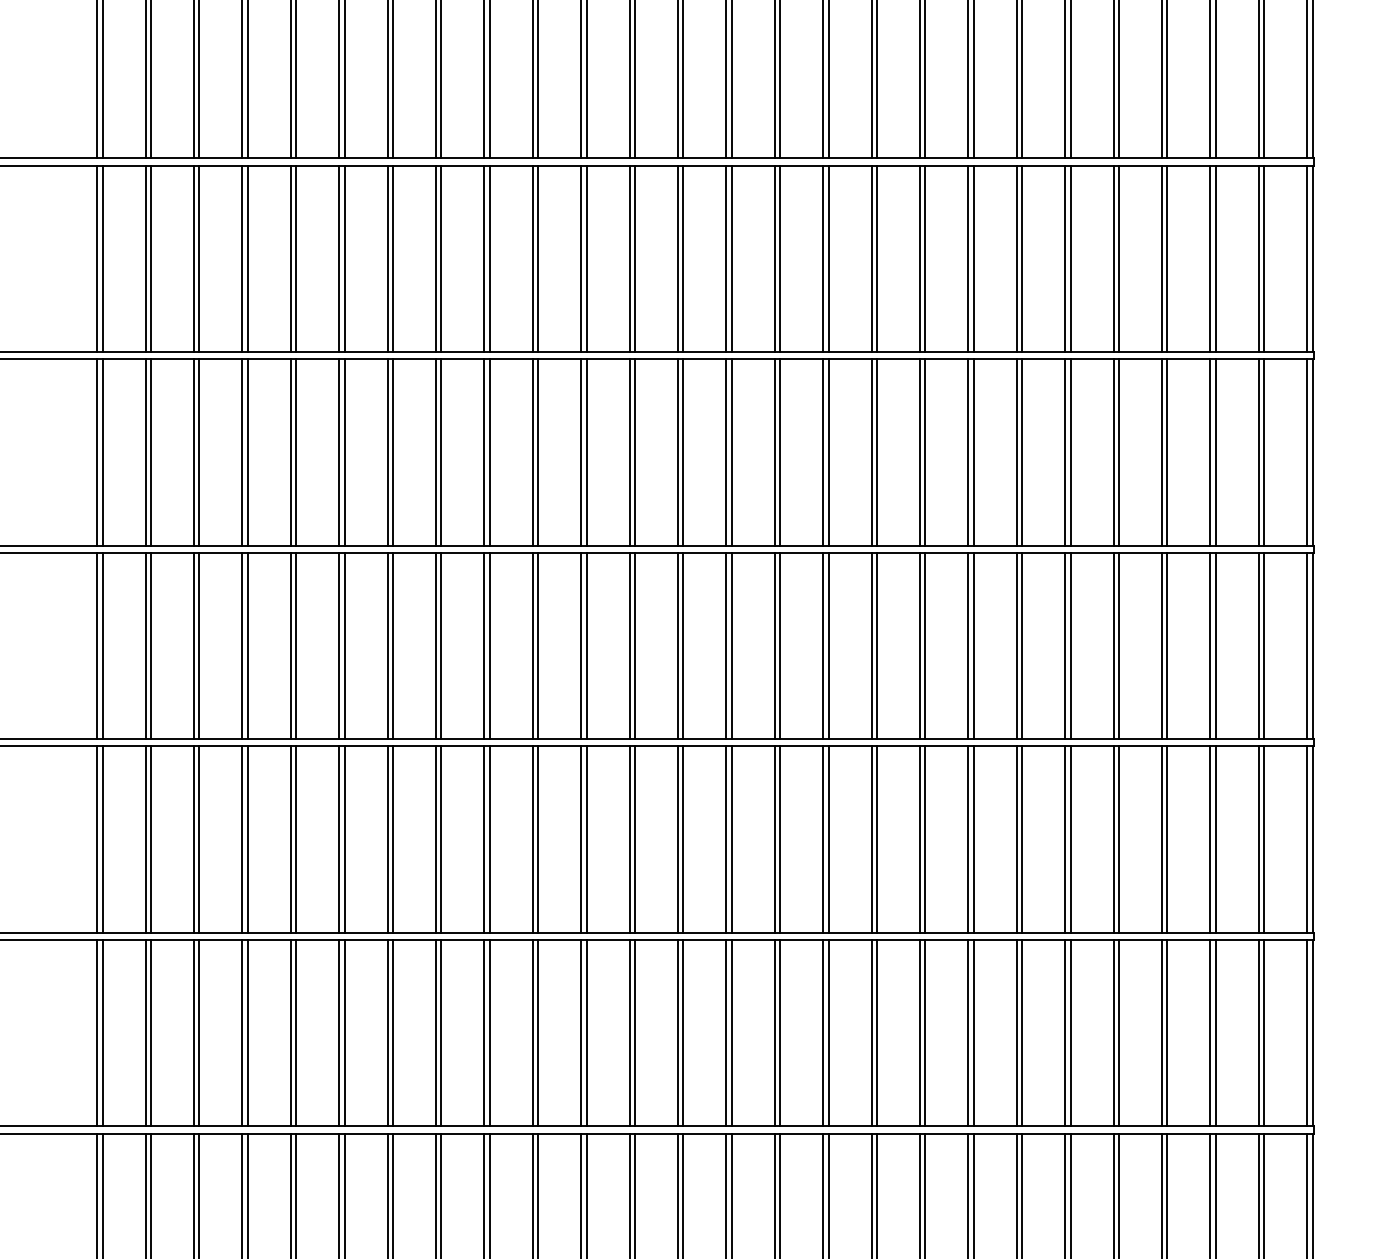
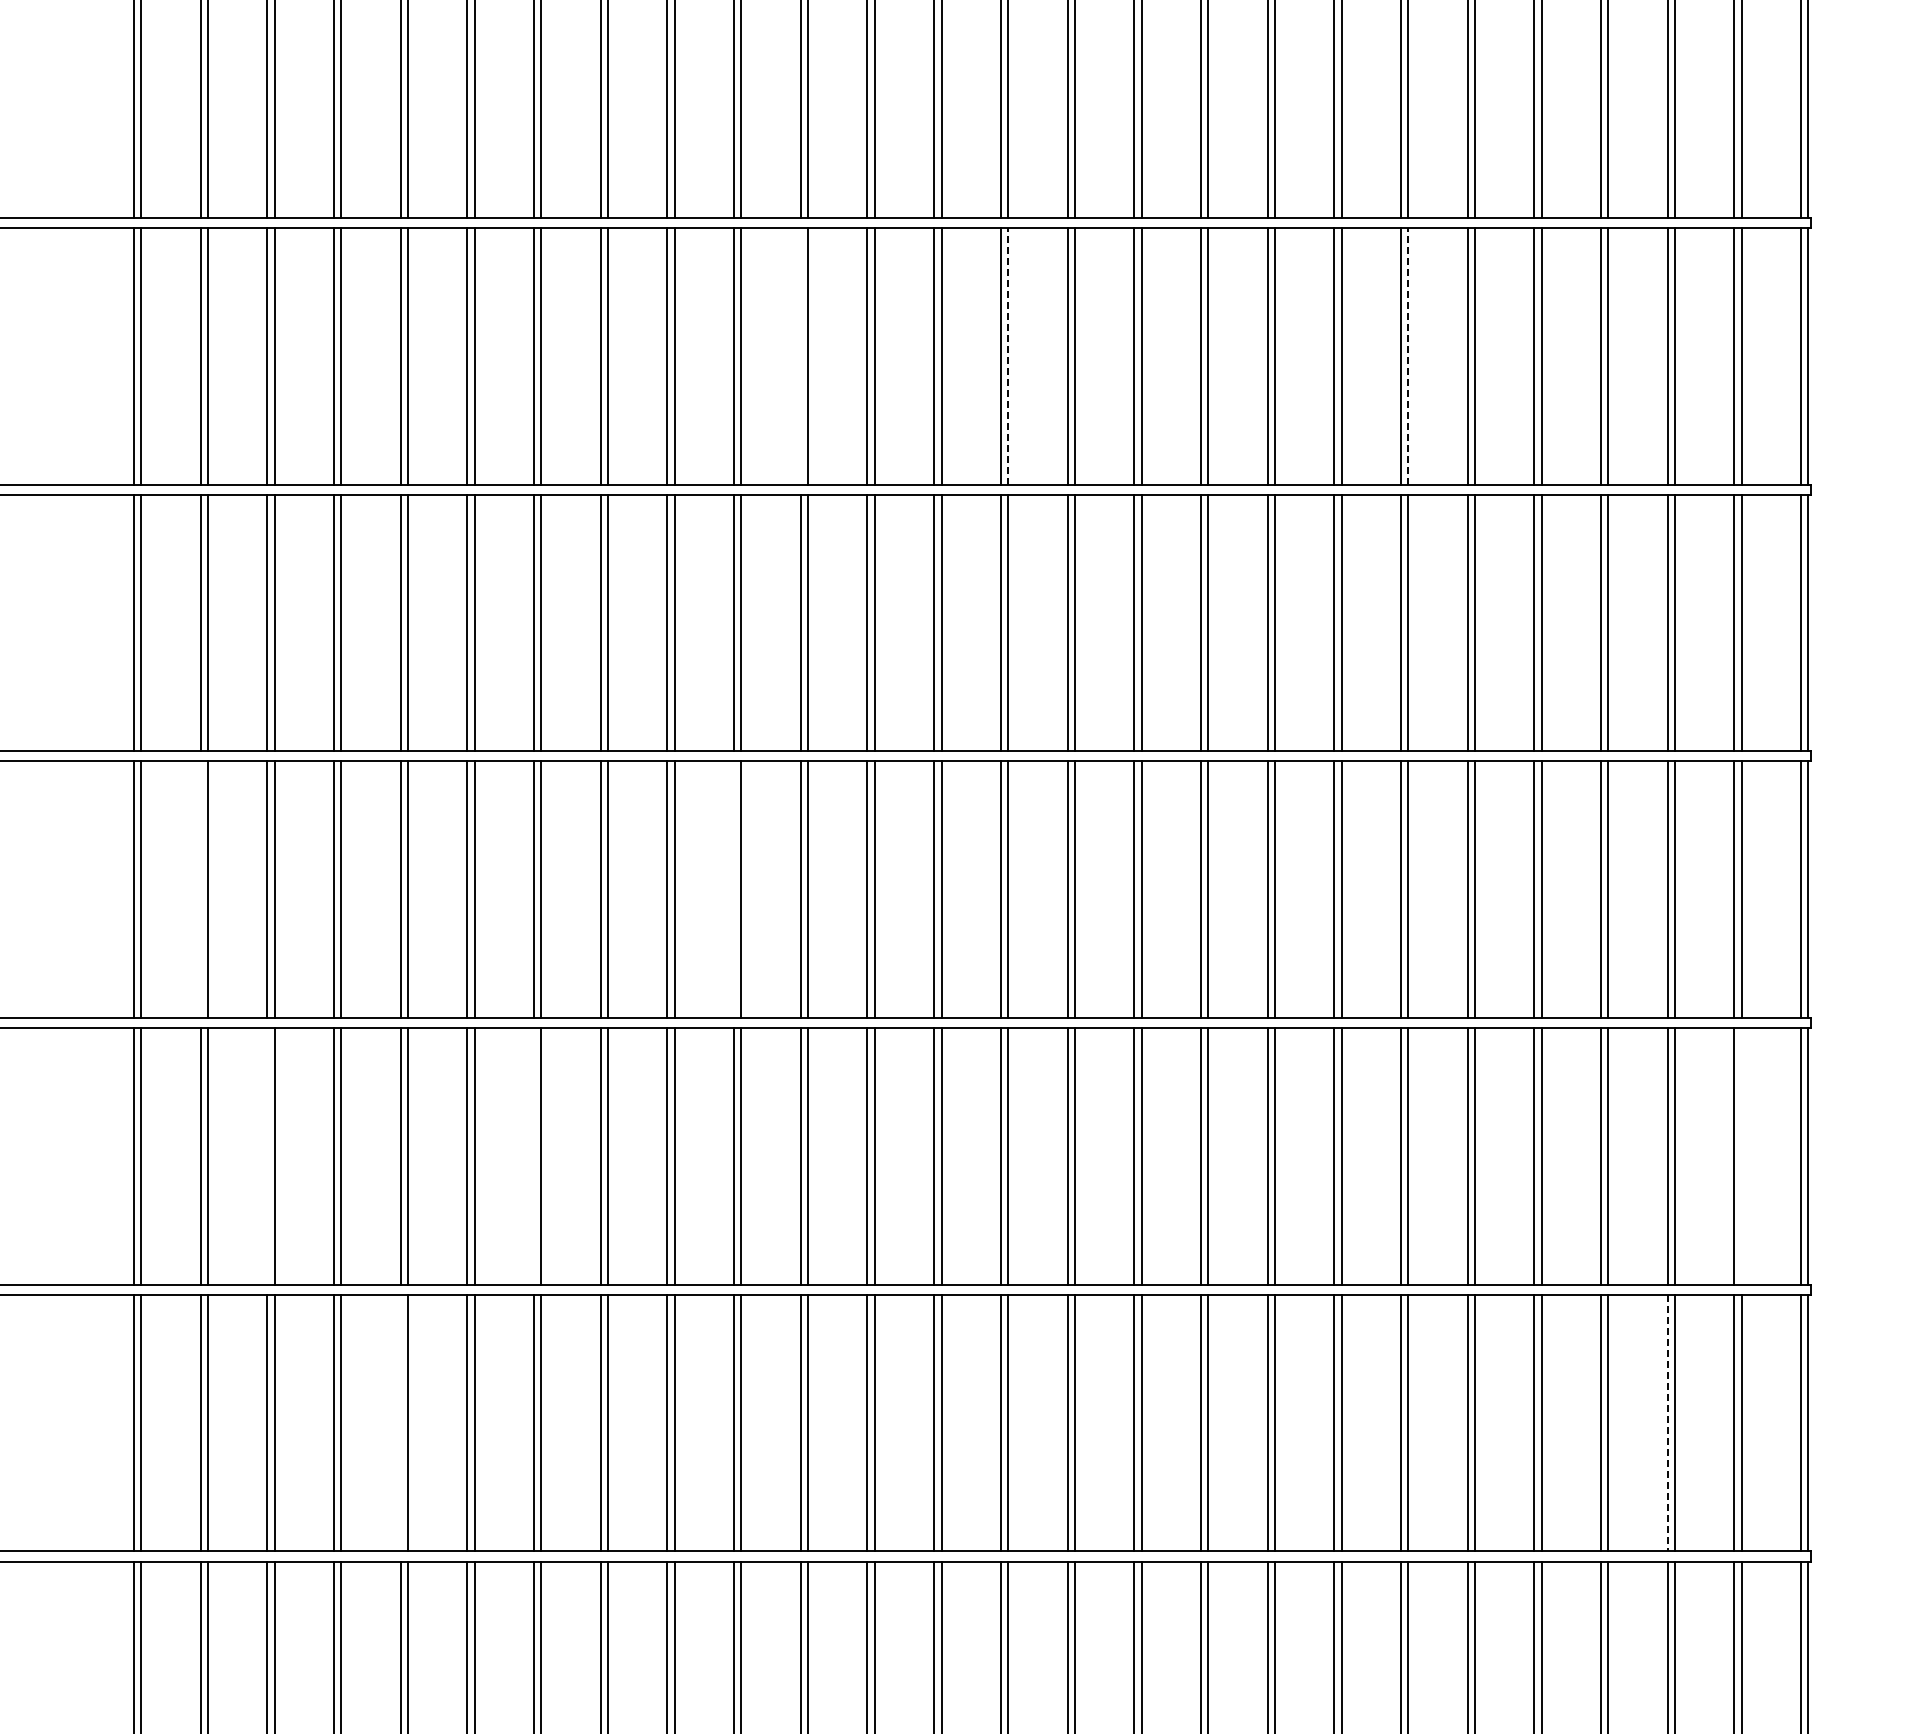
line: (581, 258) -> (800, 356), removed
line: (732, 258) -> (1008, 355), solid -> dashed
line: (1022, 258) -> (1408, 355), solid -> dashed
line: (145, 645) -> (200, 889), removed
line: (533, 645) -> (734, 889), removed
line: (194, 839) -> (267, 1156), removed
line: (387, 839) -> (534, 1156), removed
line: (1264, 839) -> (1741, 1156), removed
line: (290, 1032) -> (400, 1422), removed
line: (1210, 1033) -> (1667, 1423), solid -> dashed

